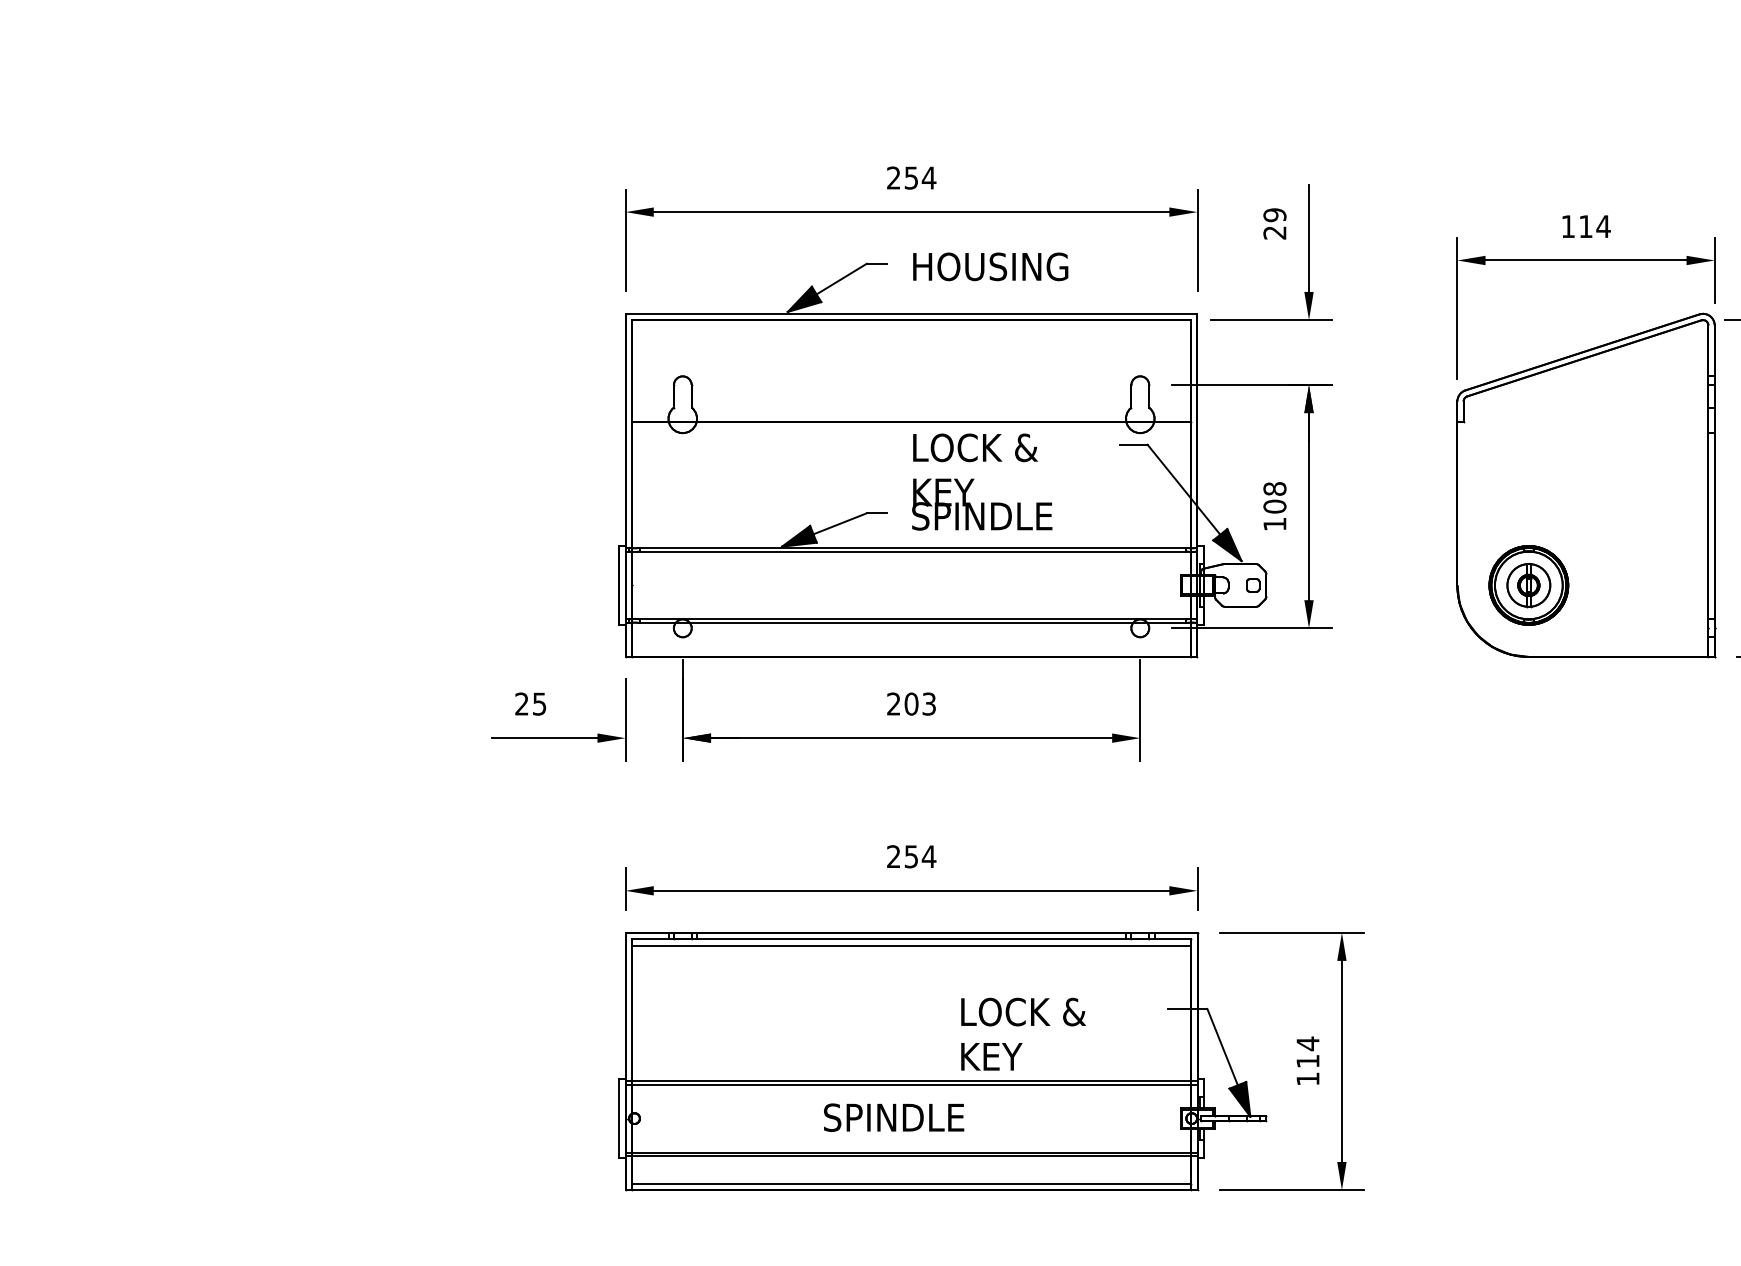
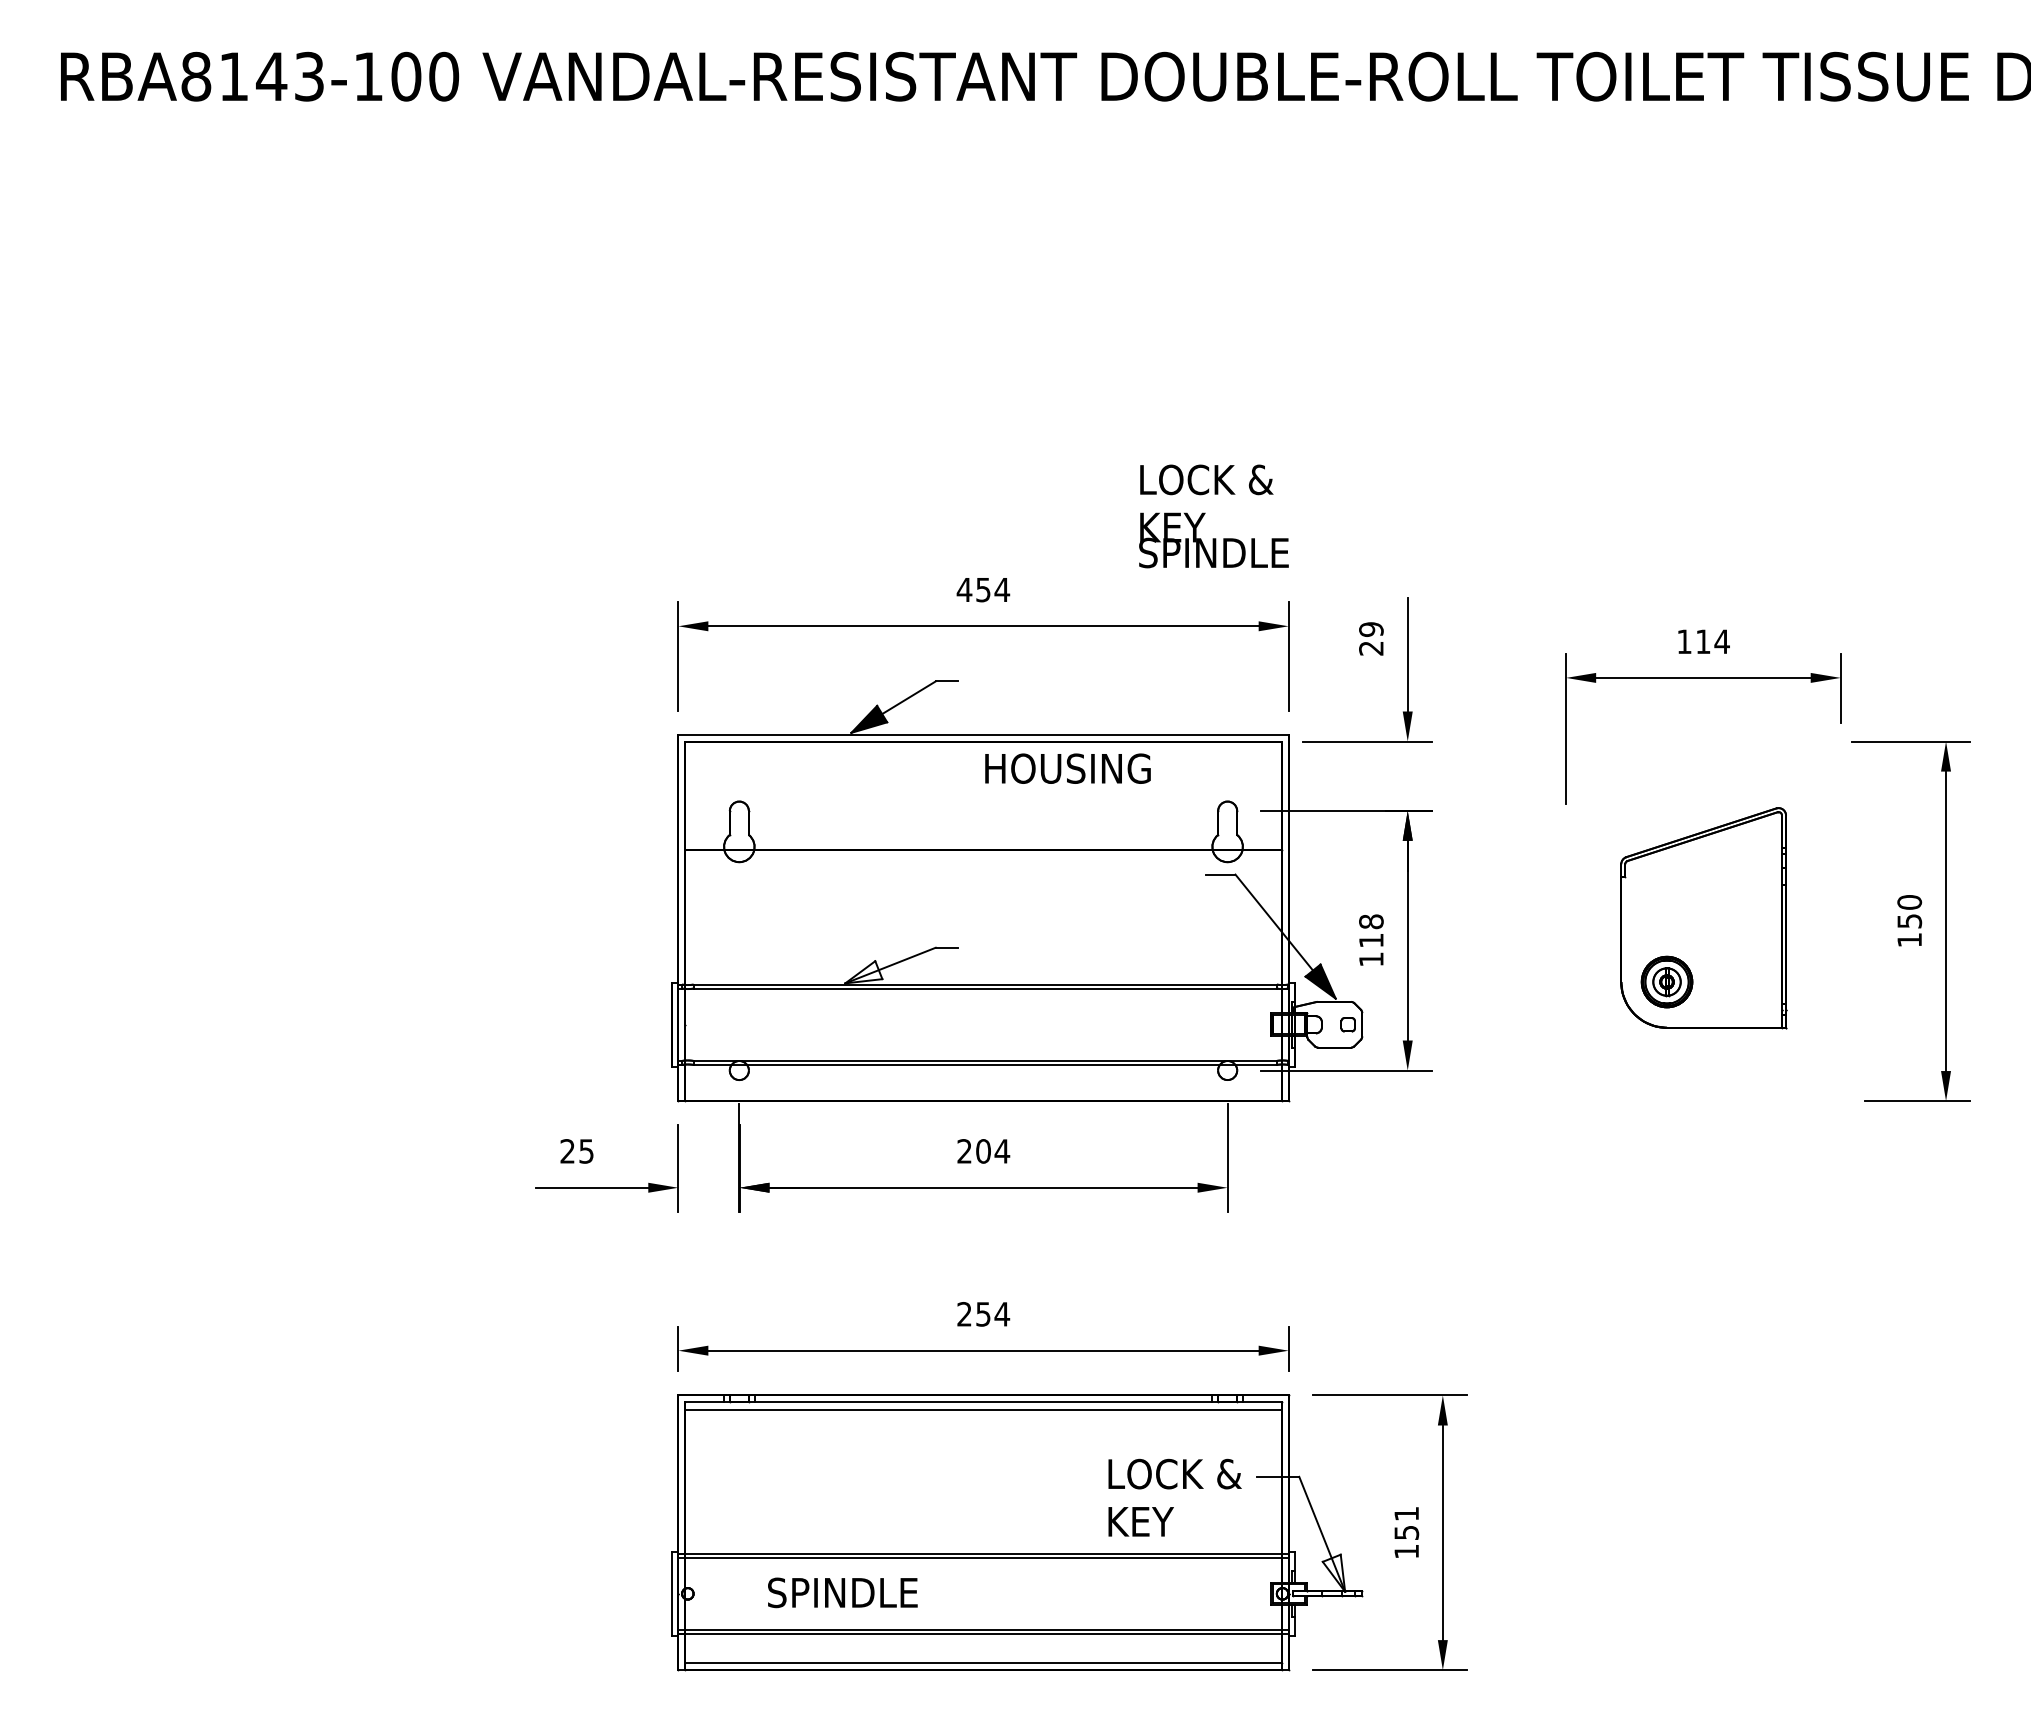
text: (893, 177) -> (964, 589), 254 -> 454
text: (990, 266) -> (1067, 768), moved
text: (981, 482) -> (1213, 516), moved
part: (1586, 484) -> (1703, 917), size x0.6
text: (1275, 506) -> (1371, 940), 108 -> 118
fill: (799, 536) -> (863, 972), removed
text: (929, 704) -> (1002, 1151), 203 -> 204
text: (1023, 1033) -> (1174, 1497), moved
text: (1307, 1051) -> (1406, 1522), 114 -> 151
fill: (1239, 1098) -> (1333, 1572), removed
text: (893, 1117) -> (842, 1592), moved

